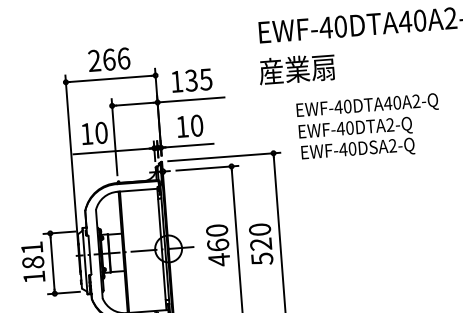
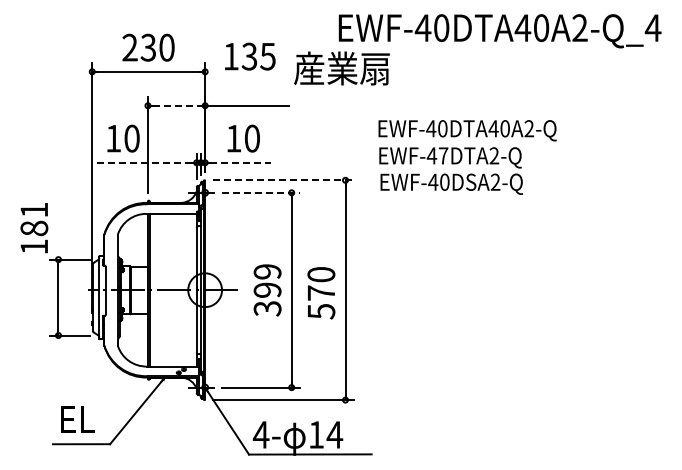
text: (116, 59) -> (157, 47), 266 -> 230
text: (296, 69) -> (341, 68), moved
text: (192, 80) -> (250, 56), moved
line: (134, 103) -> (176, 105), solid -> dashed
text: (349, 127) -> (443, 155), EWF-40DTA2-Q -> EWF-47DTA2-Q
line: (189, 145) -> (241, 162), solid -> dashed
line: (111, 151) -> (142, 162), solid -> dashed
line: (224, 157) -> (283, 180), solid -> dashed
line: (207, 167) -> (261, 192), solid -> dashed
text: (260, 243) -> (320, 292), 520 -> 570
text: (218, 245) -> (267, 290), 460 -> 399
text: (33, 262) -> (34, 228), moved

